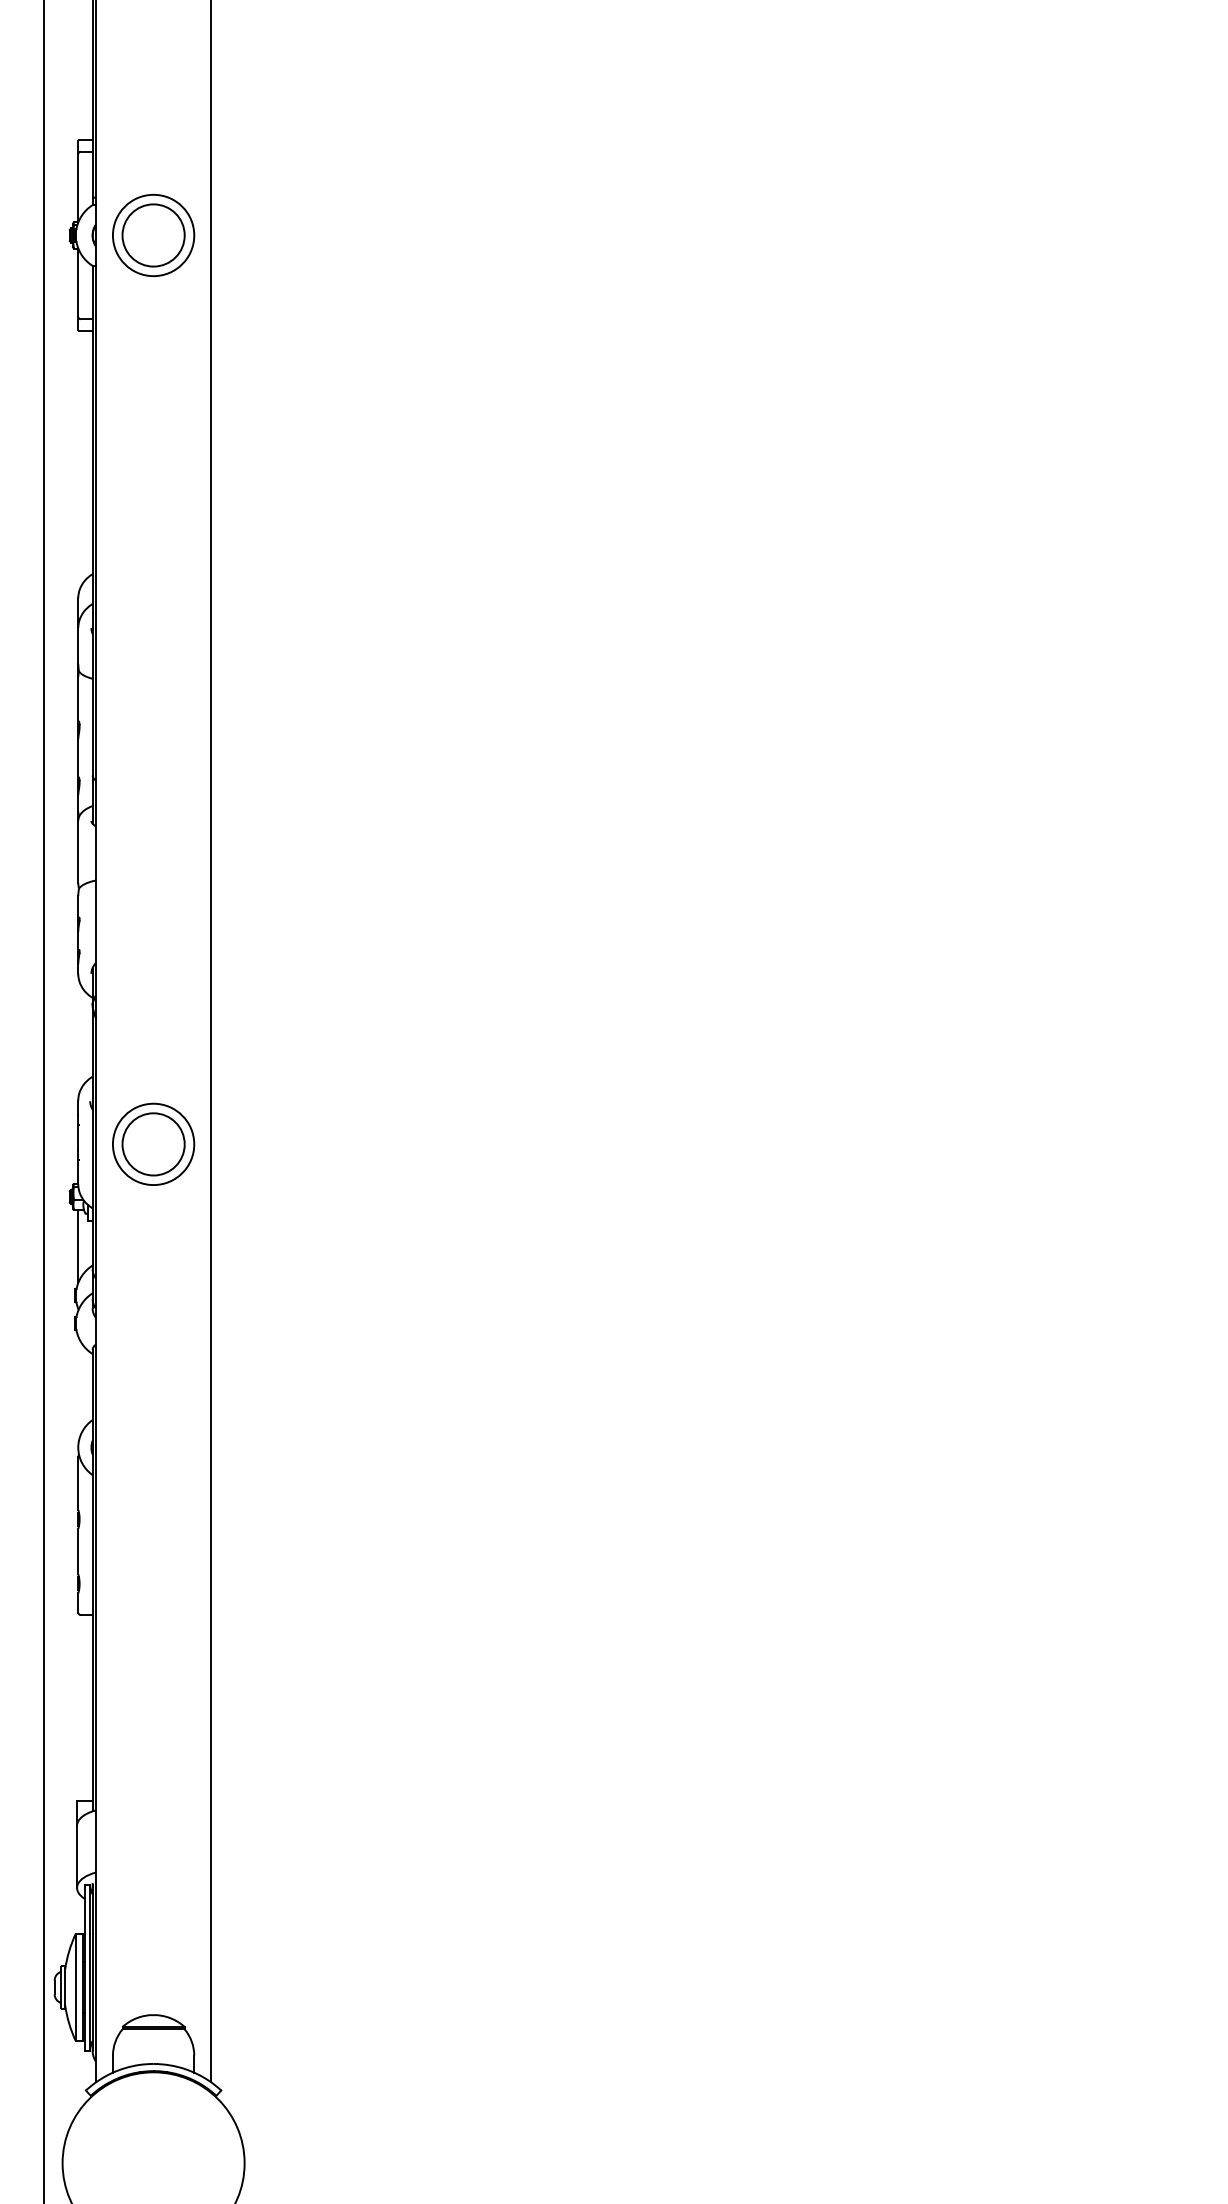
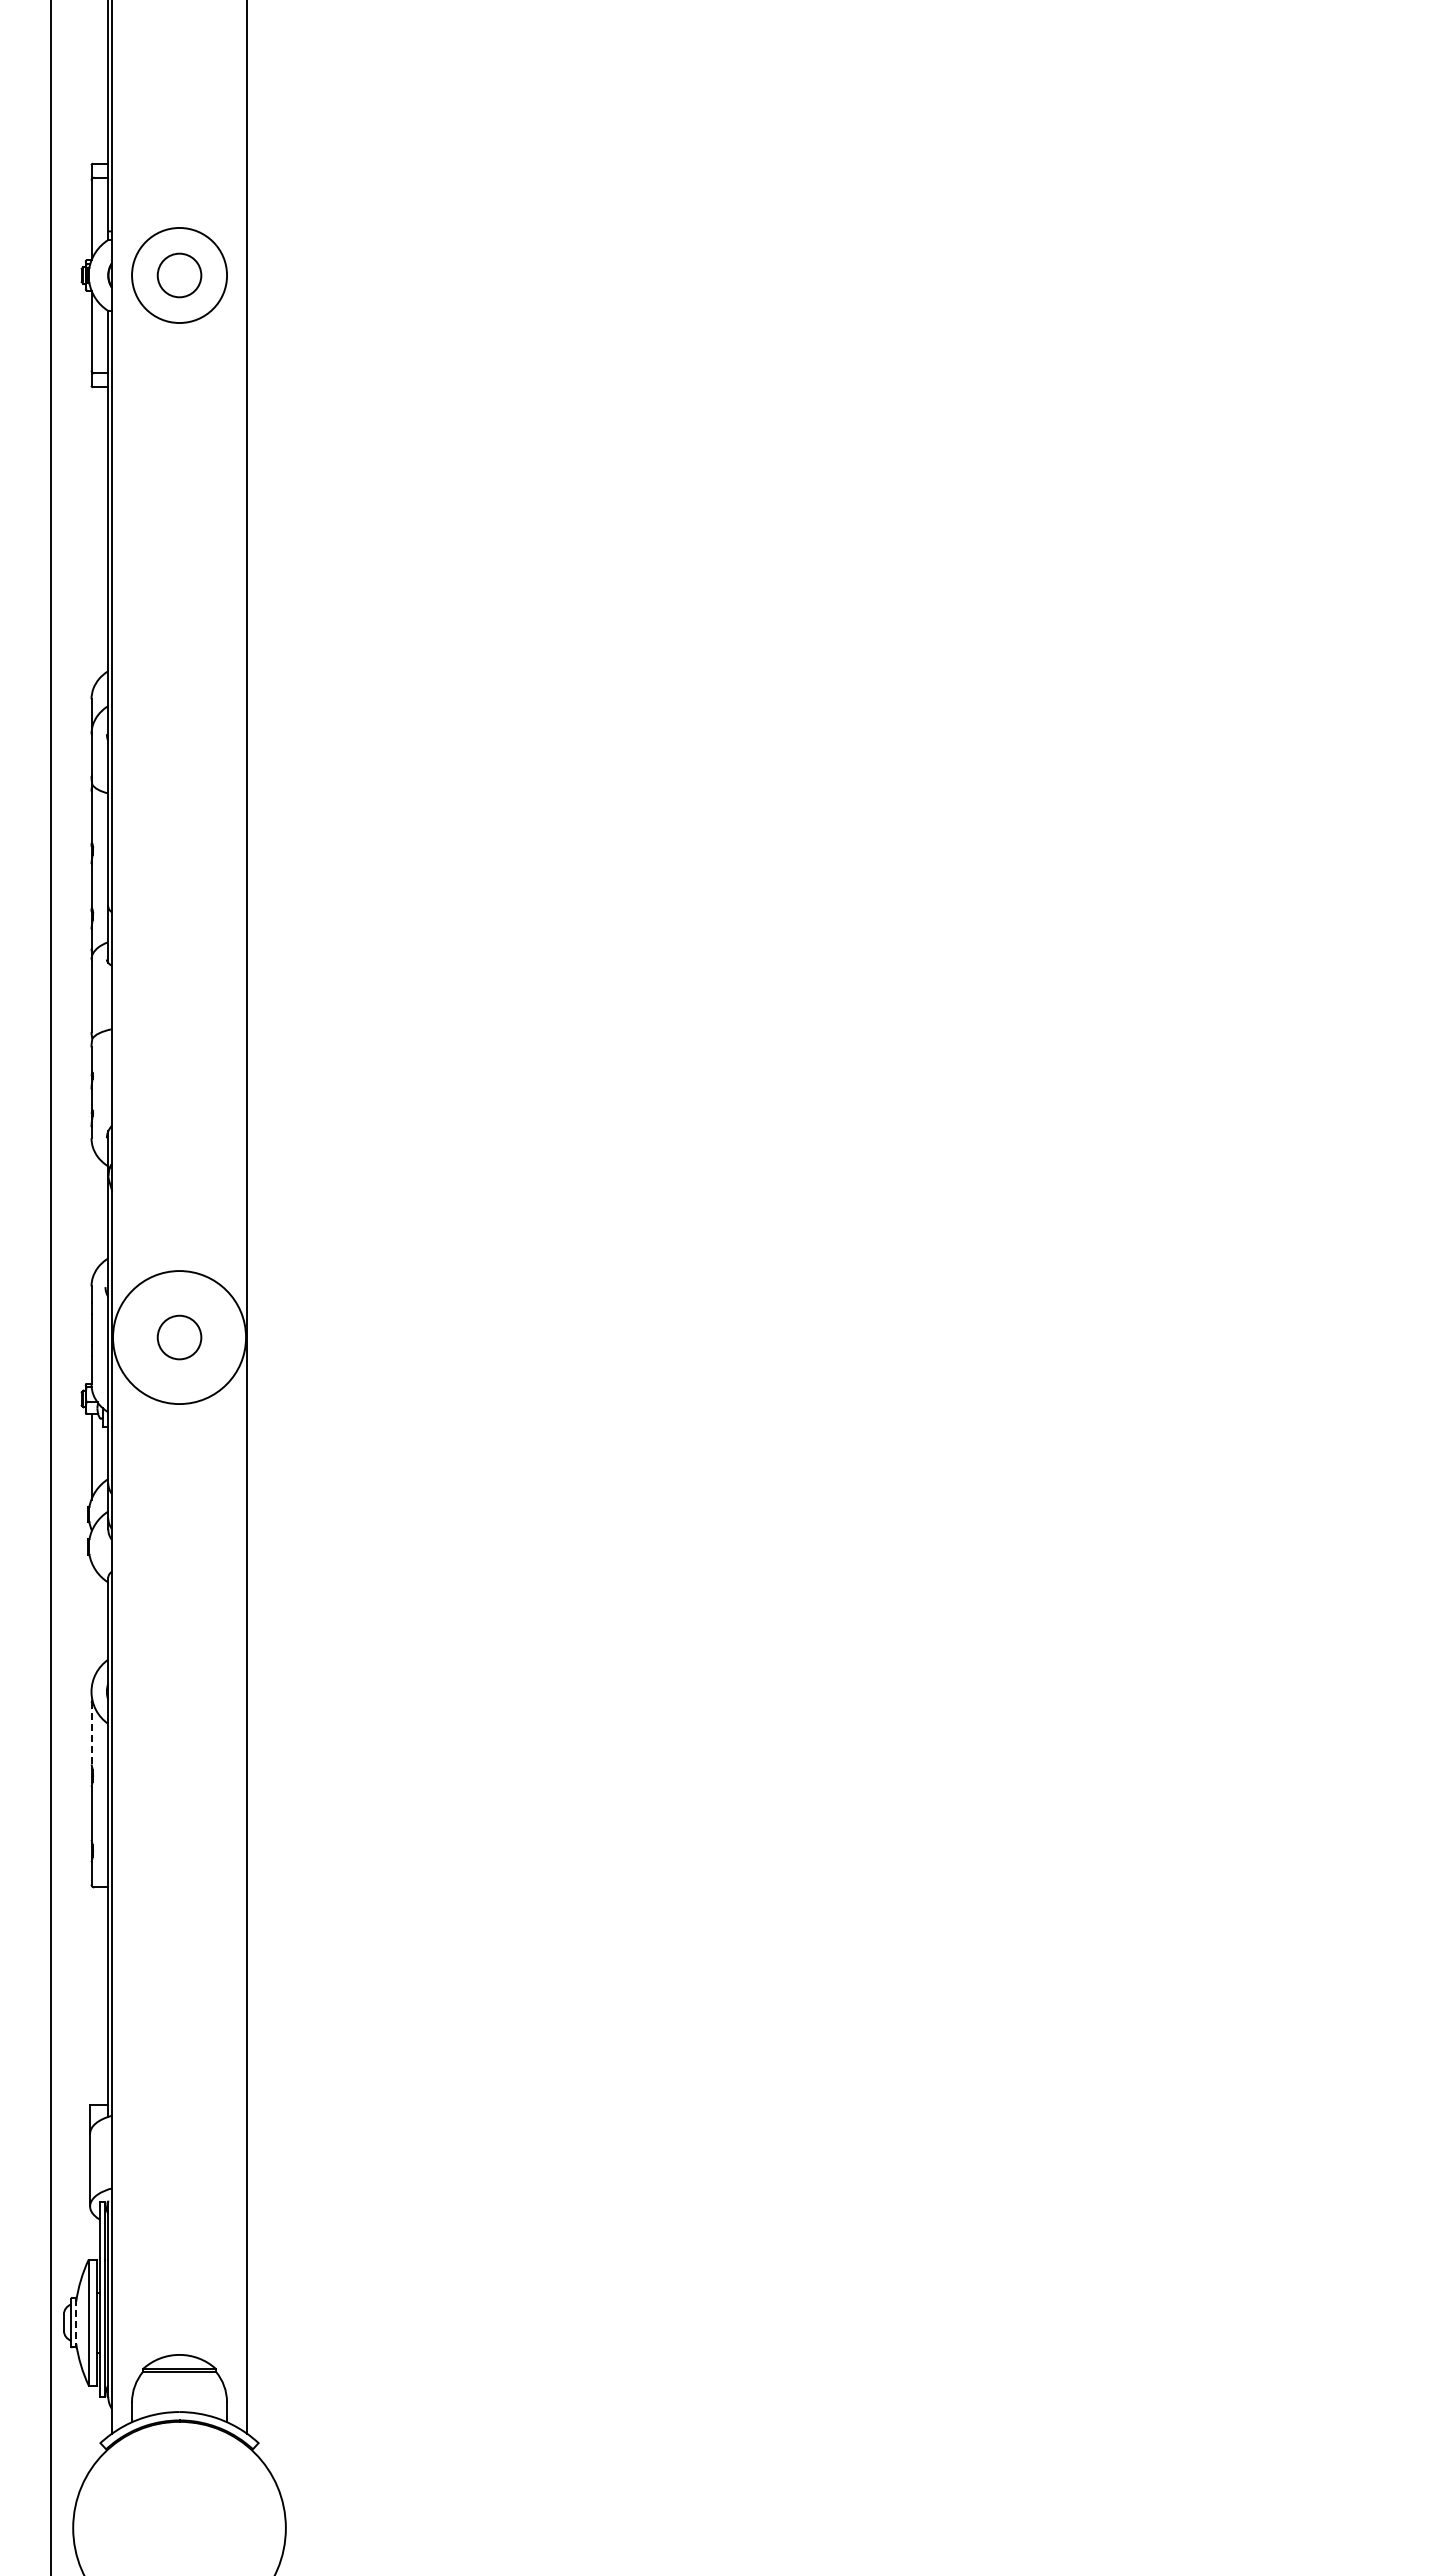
circle: (153, 235) -> (179, 275), size x0.6
circle: (153, 1144) -> (179, 1337), size x0.6
circle: (153, 1144) -> (179, 1337), size x1.4
line: (78, 1483) -> (91, 1733), solid -> dashed
line: (65, 1987) -> (76, 2322), solid -> dashed

